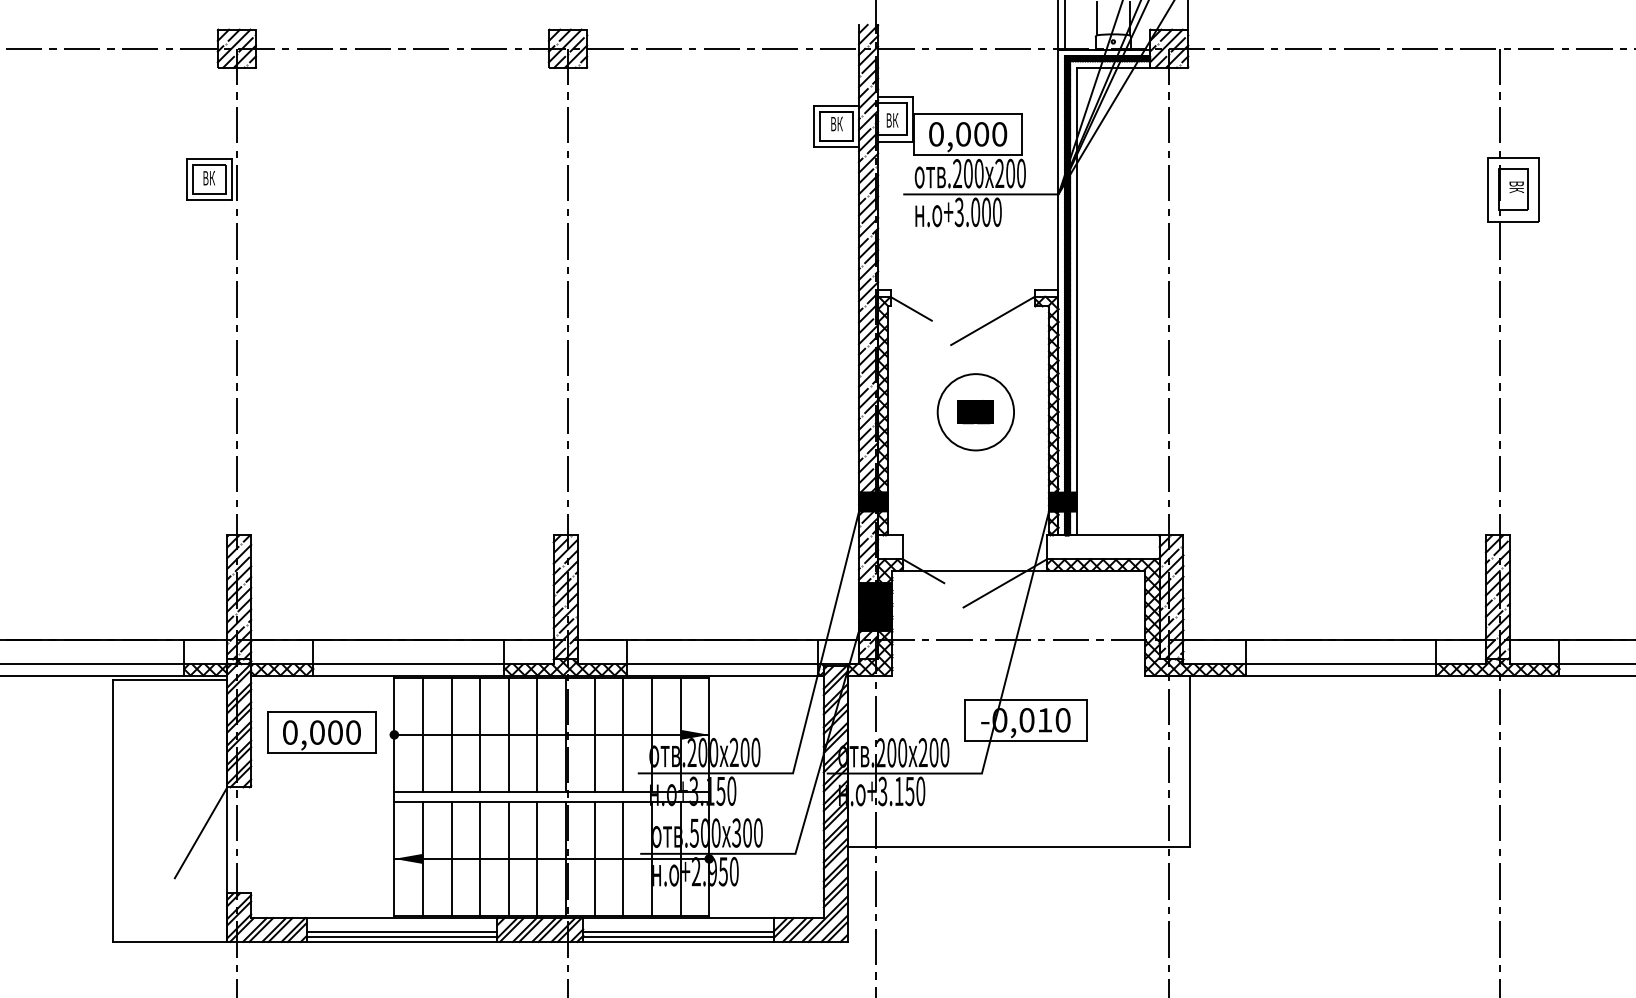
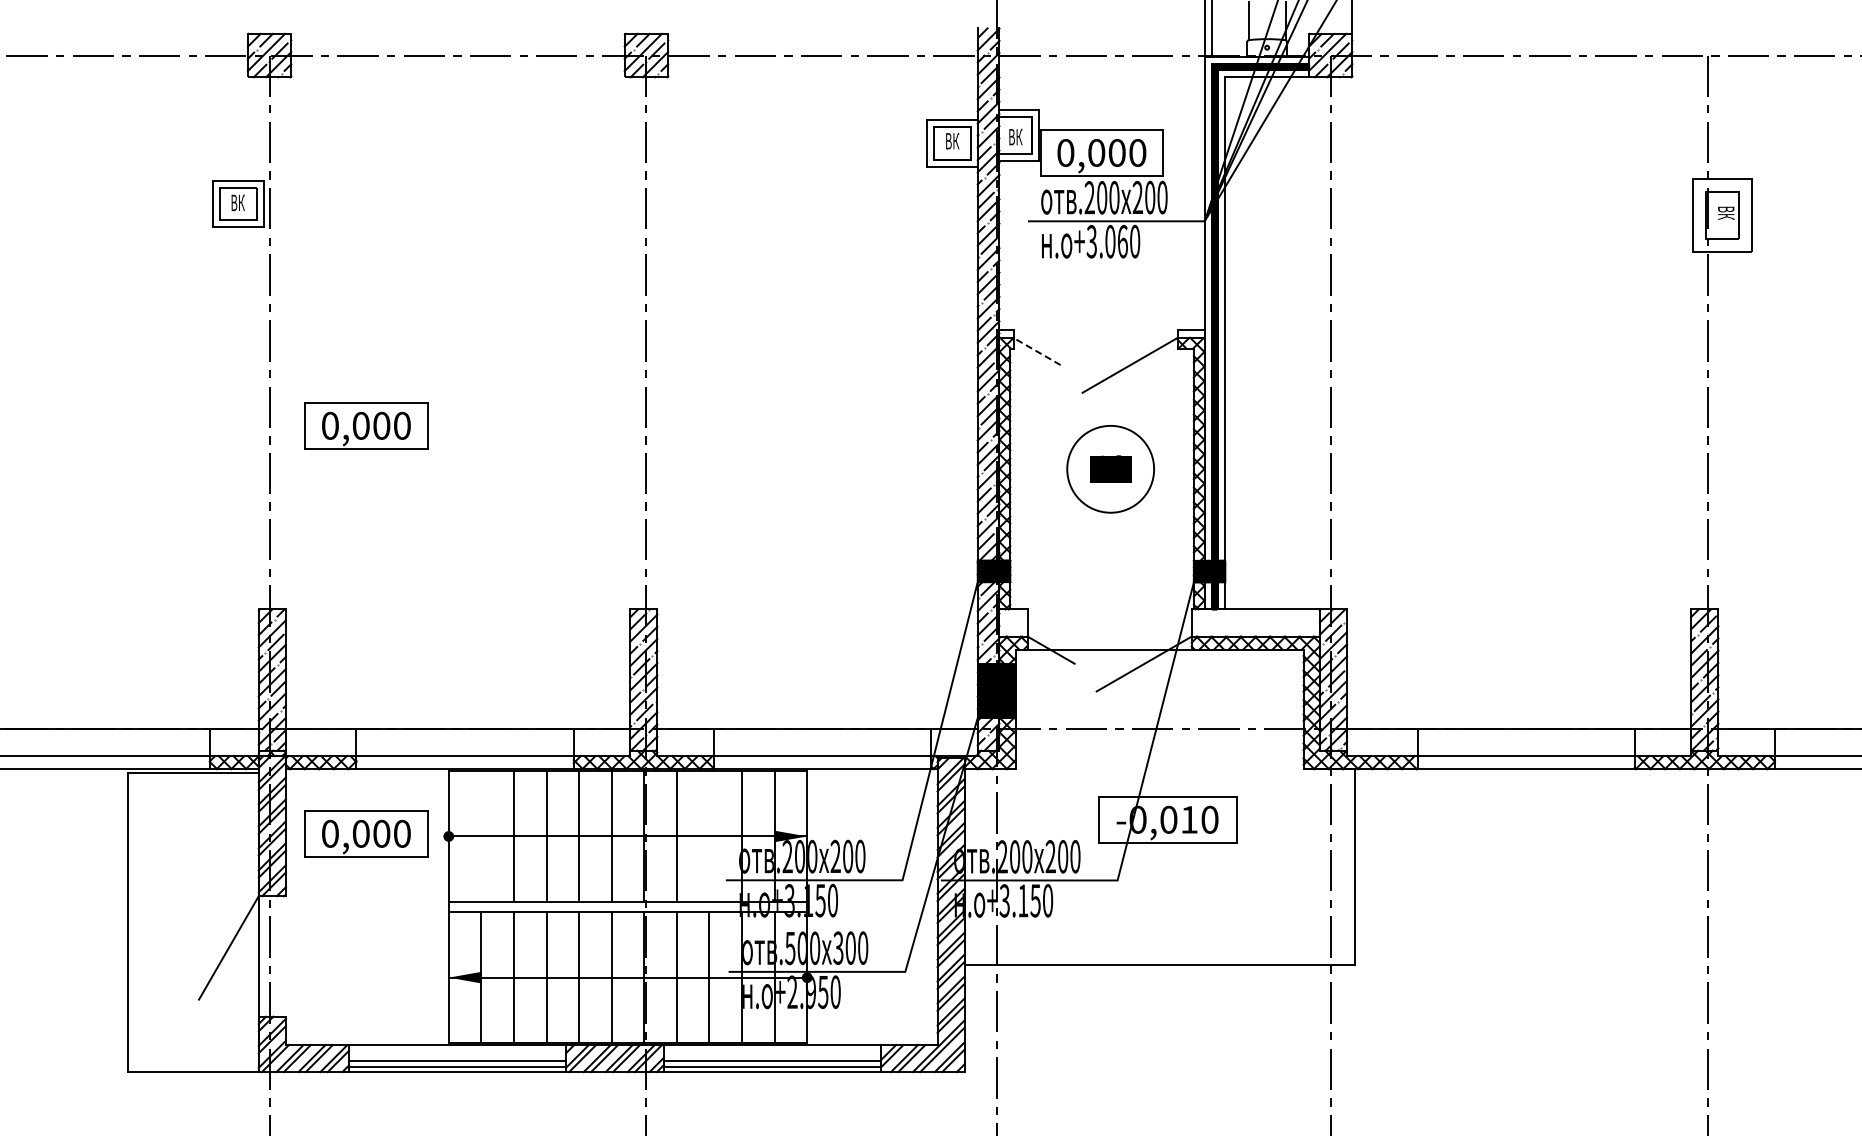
text: (986, 212) -> (1122, 241), +3.000 -> +3.060
line: (910, 308) -> (1036, 351), solid -> dashed
part: (322, 373) -> (366, 425), added
line: (423, 734) -> (481, 836), removed
line: (623, 734) -> (709, 836), removed

